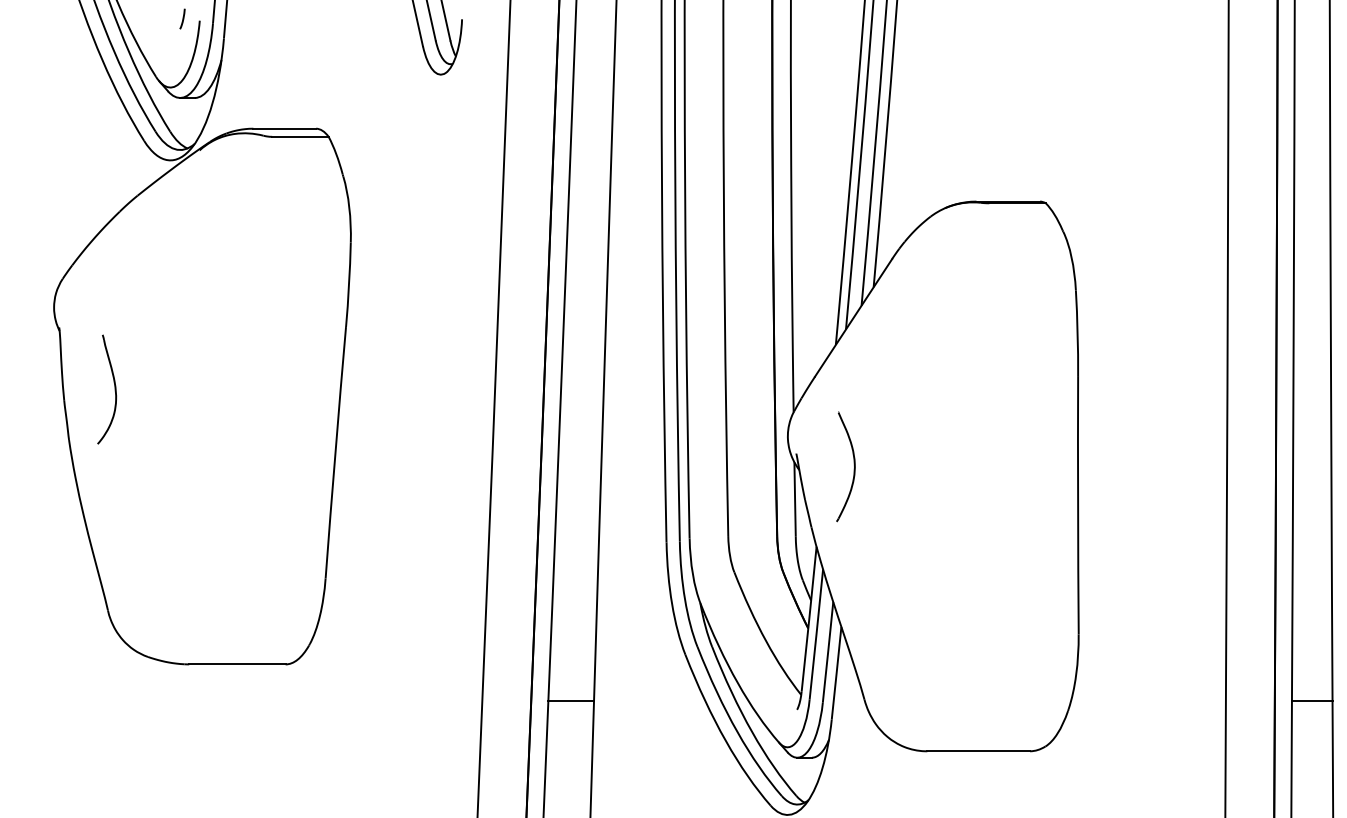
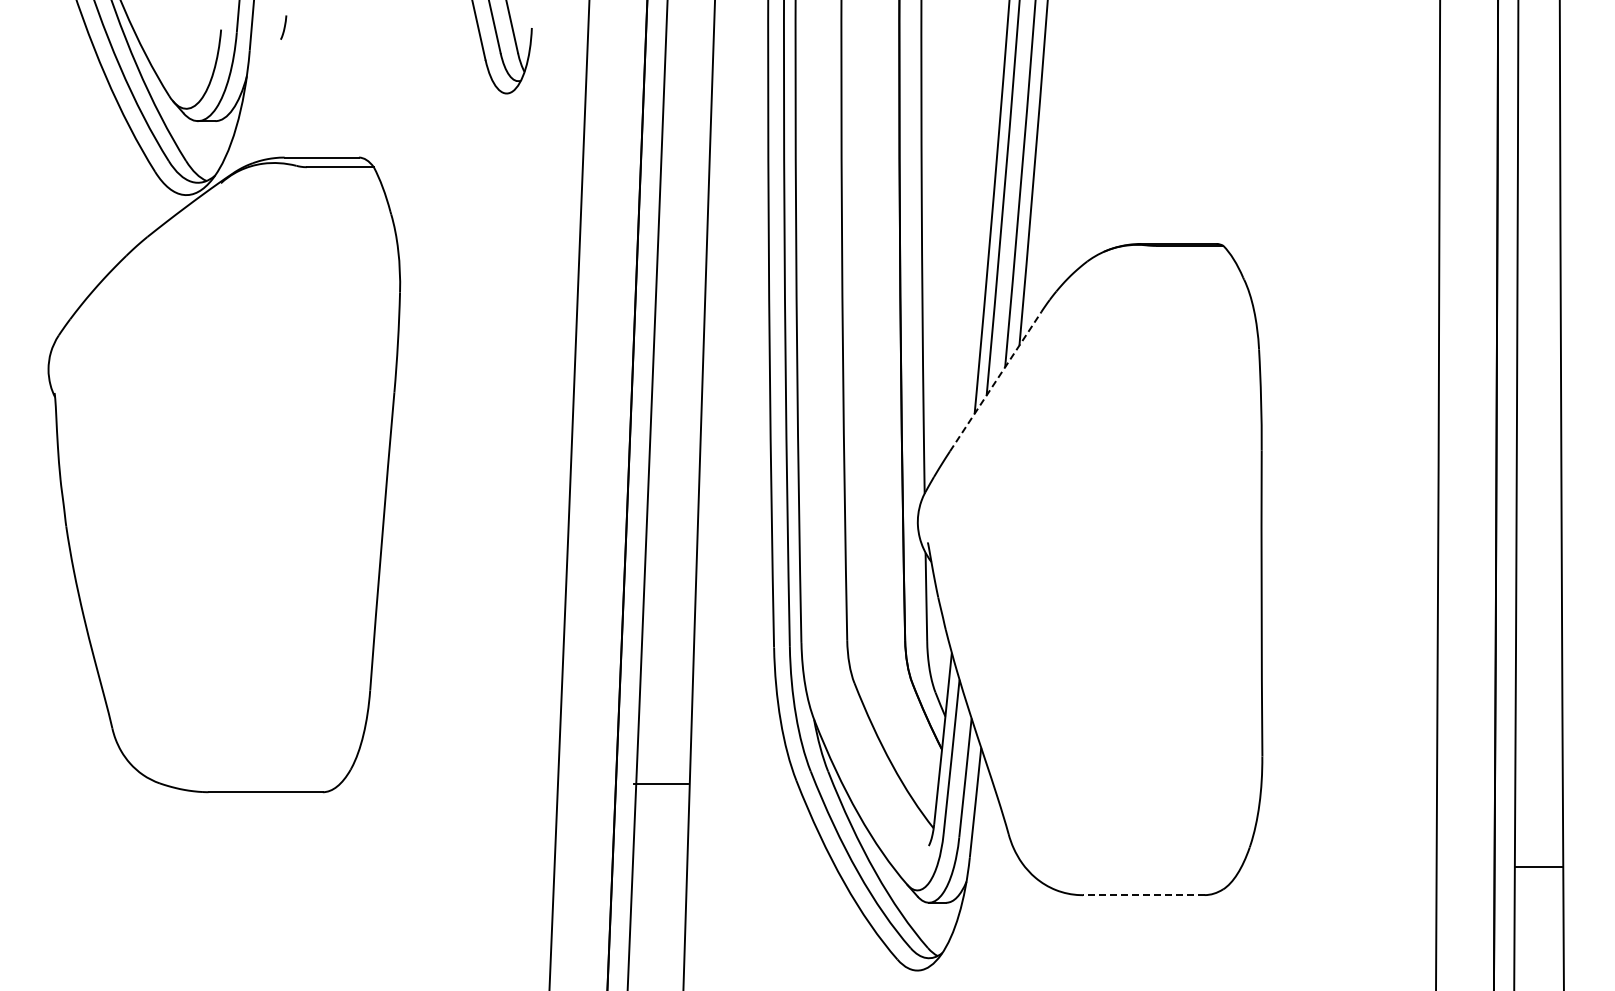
line: (182, 18) -> (283, 27), moved
line: (853, 317) -> (995, 381), solid -> dashed
part: (114, 389) -> (120, 466), removed
part: (854, 466) -> (996, 557), removed
line: (571, 700) -> (661, 784), moved
line: (1312, 700) -> (1539, 867), moved
line: (978, 751) -> (1143, 895), solid -> dashed

